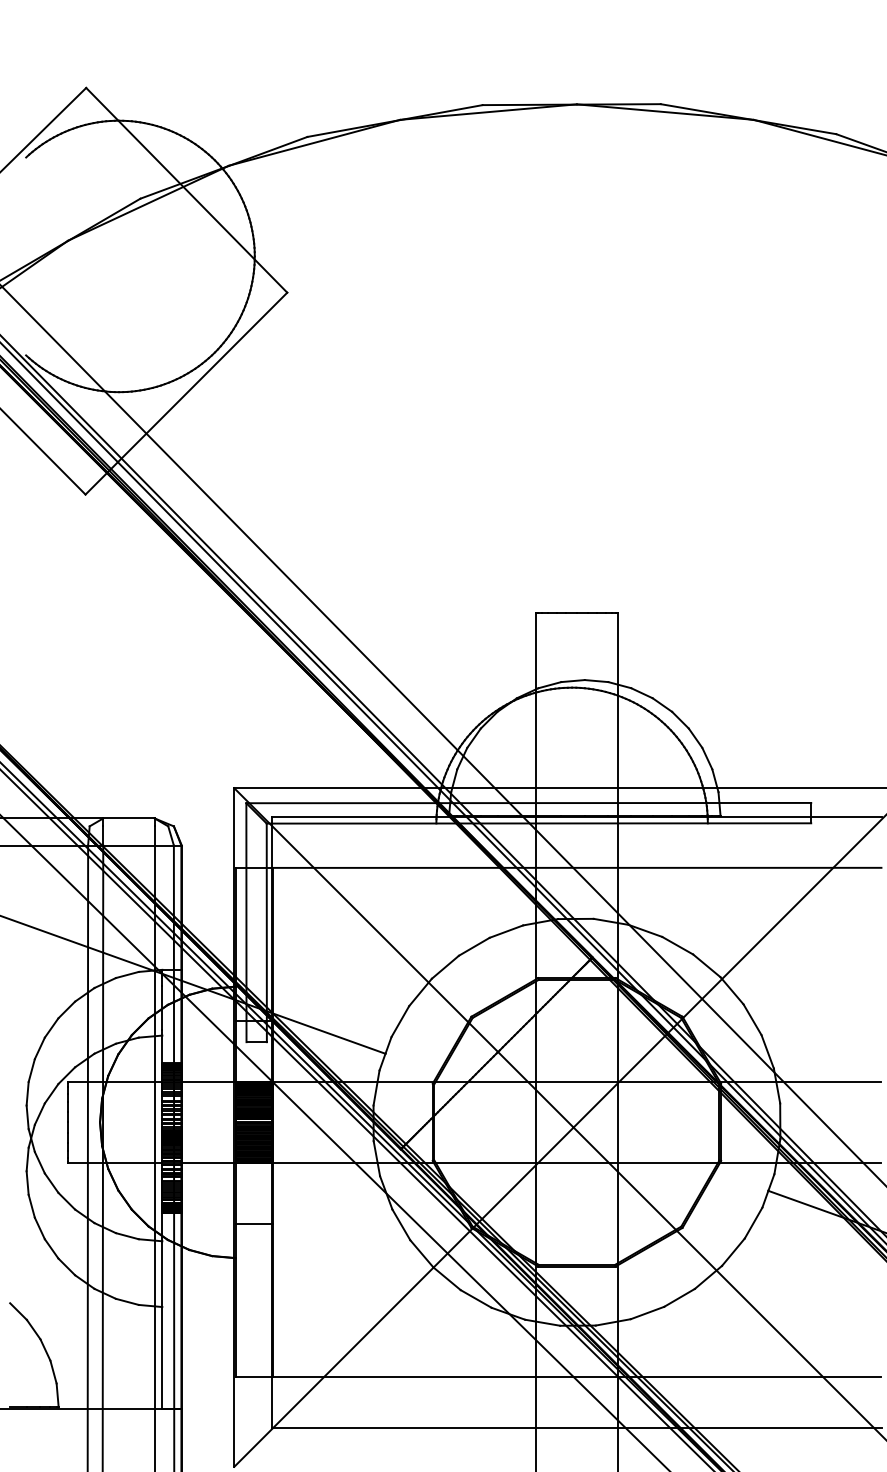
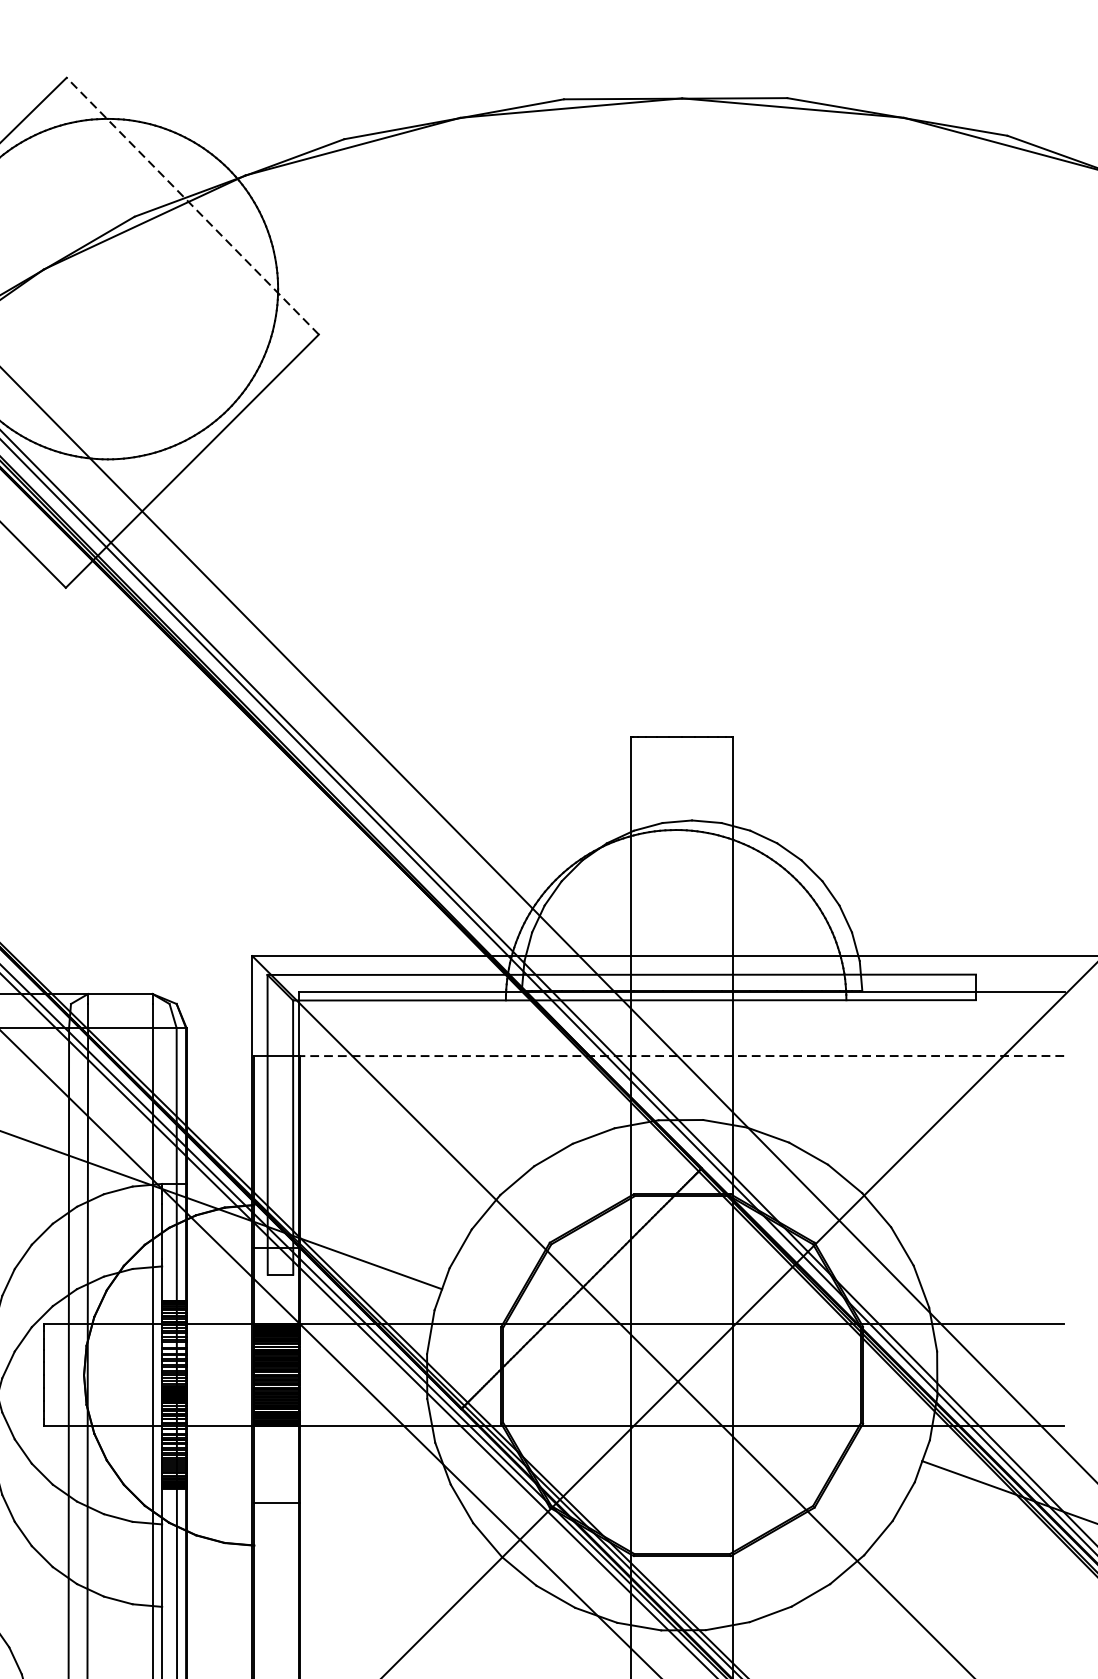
line: (186, 189) -> (192, 205), solid -> dashed
line: (576, 867) -> (681, 1055), solid -> dashed

